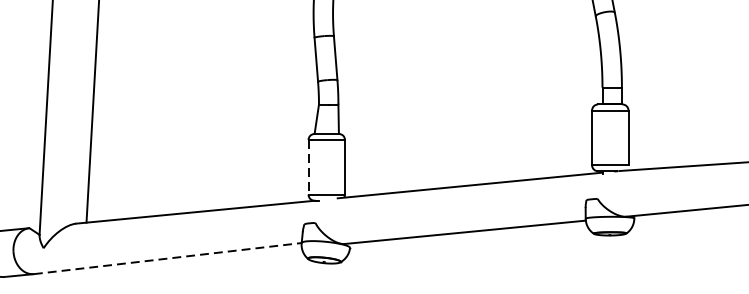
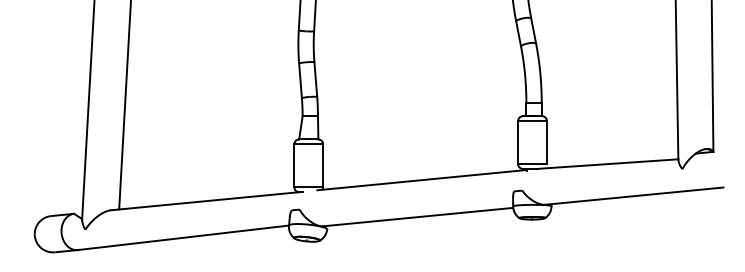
line: (308, 166) -> (294, 165), dashed -> solid
line: (168, 258) -> (183, 237), dashed -> solid

